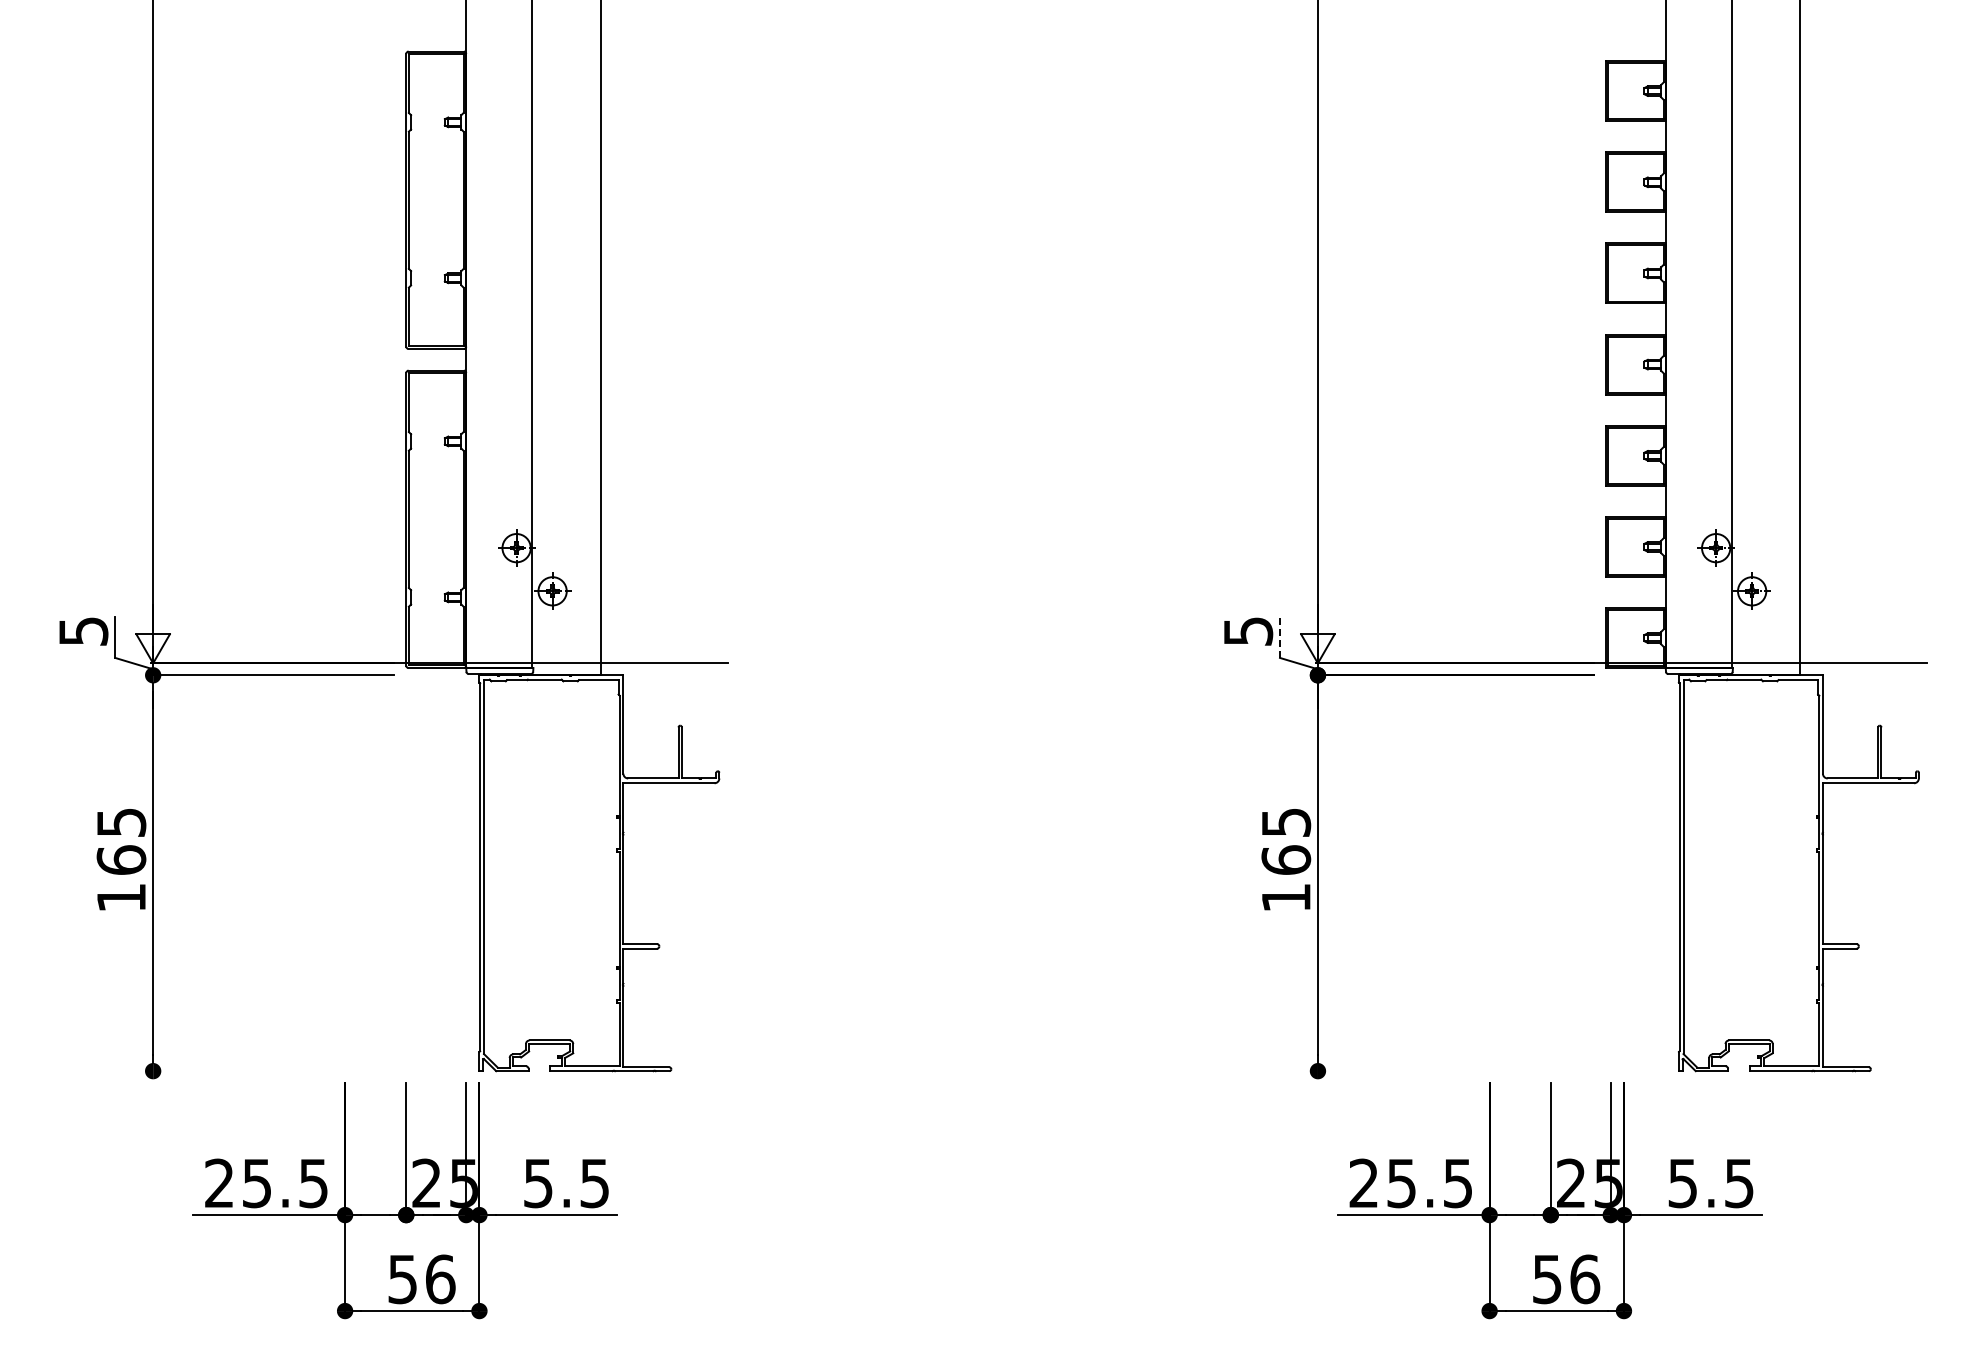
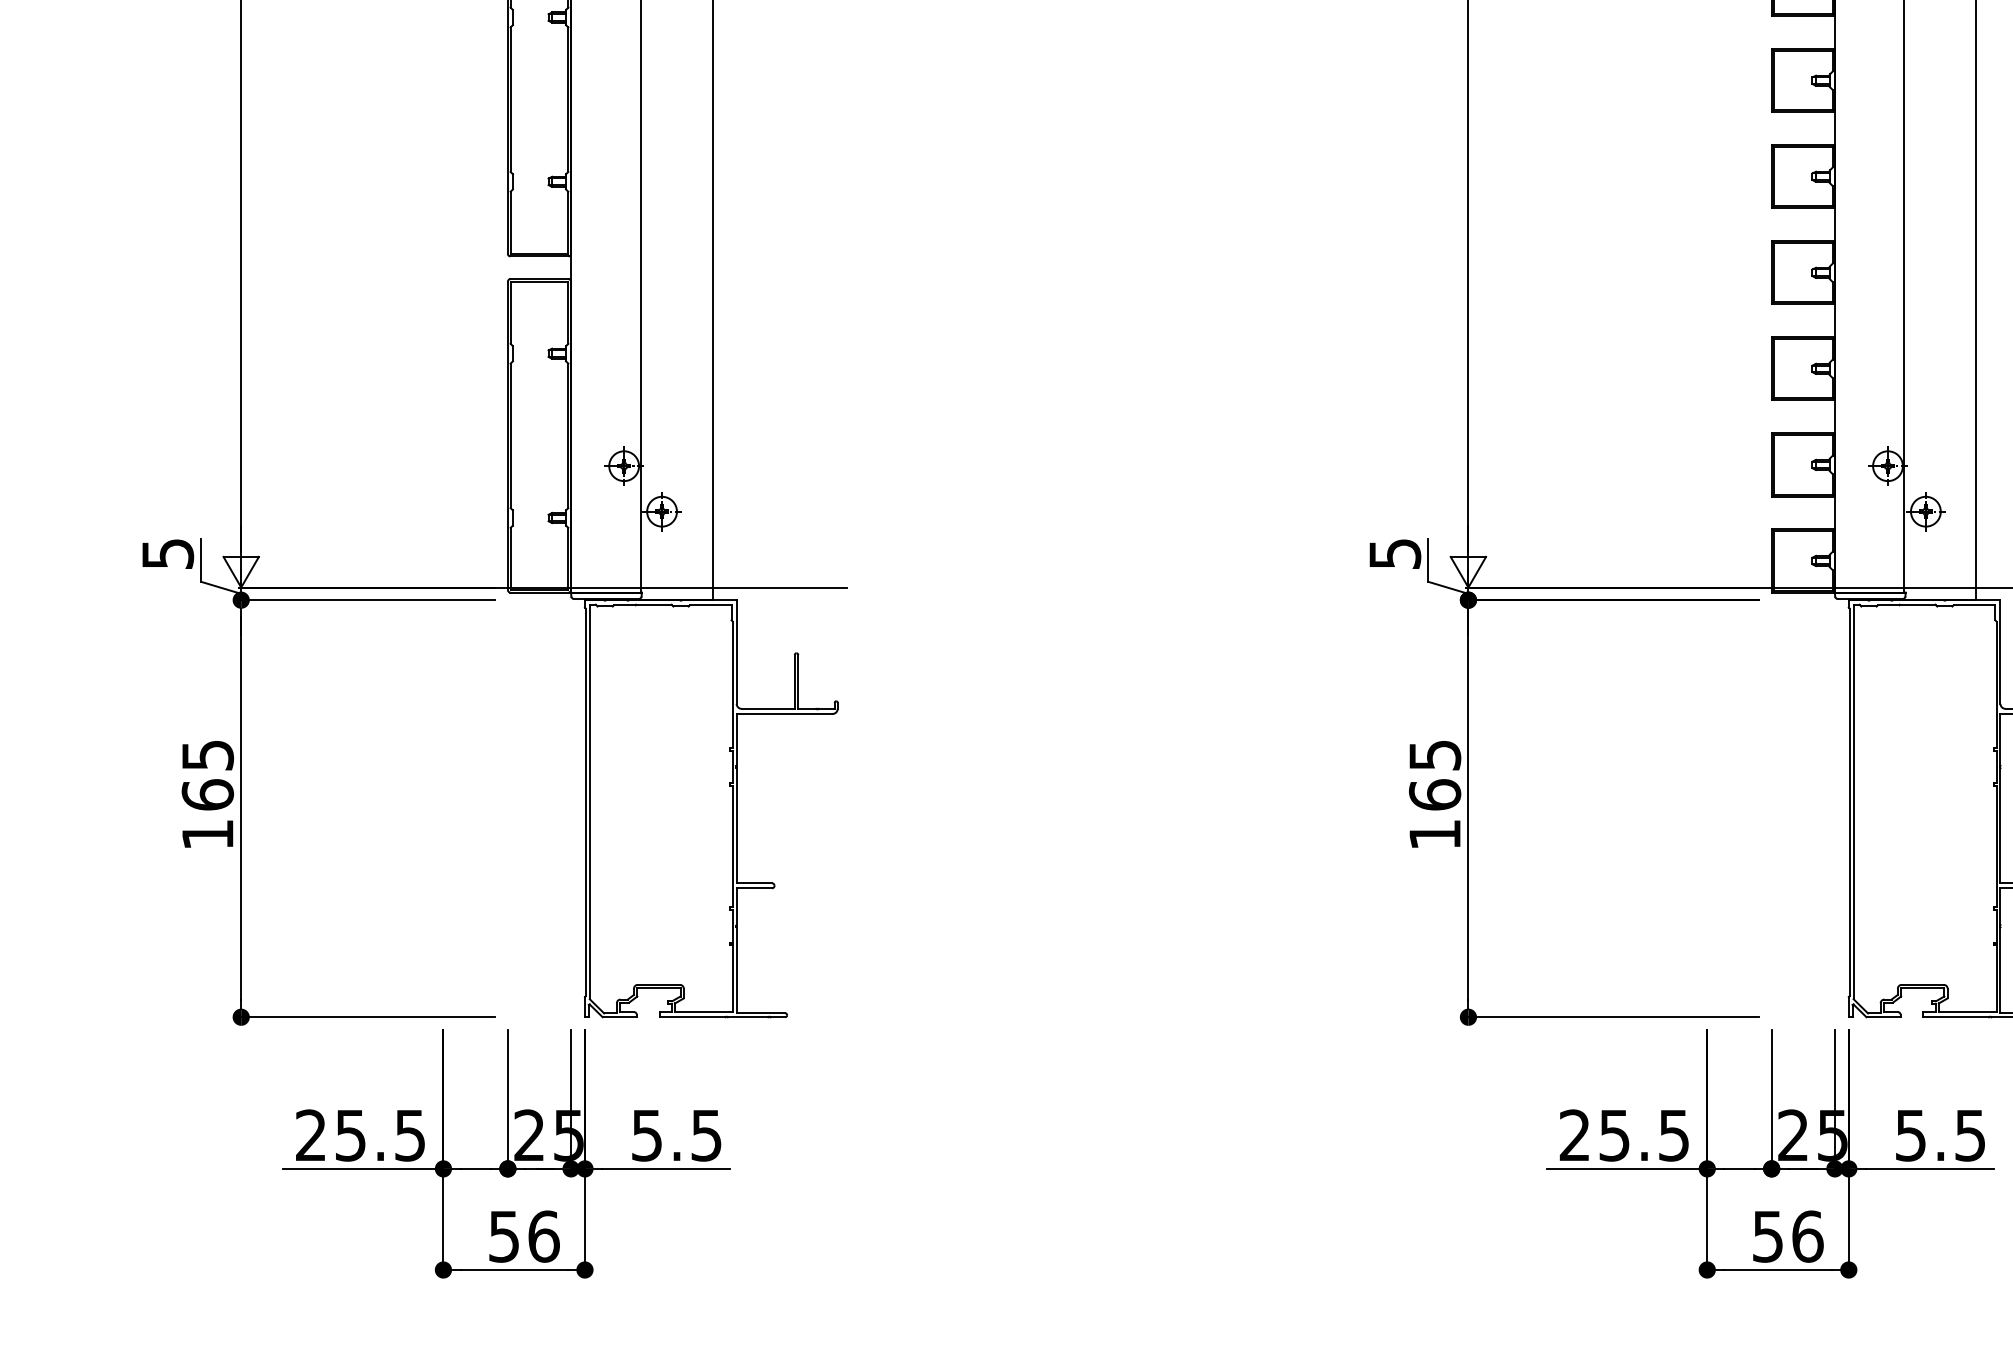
line: (1280, 636) -> (1428, 559), dashed -> solid
line: (272, 1071) -> (366, 1017), added
line: (1454, 1071) -> (1612, 1017), added
part: (1549, 1200) -> (1770, 1153), moved

